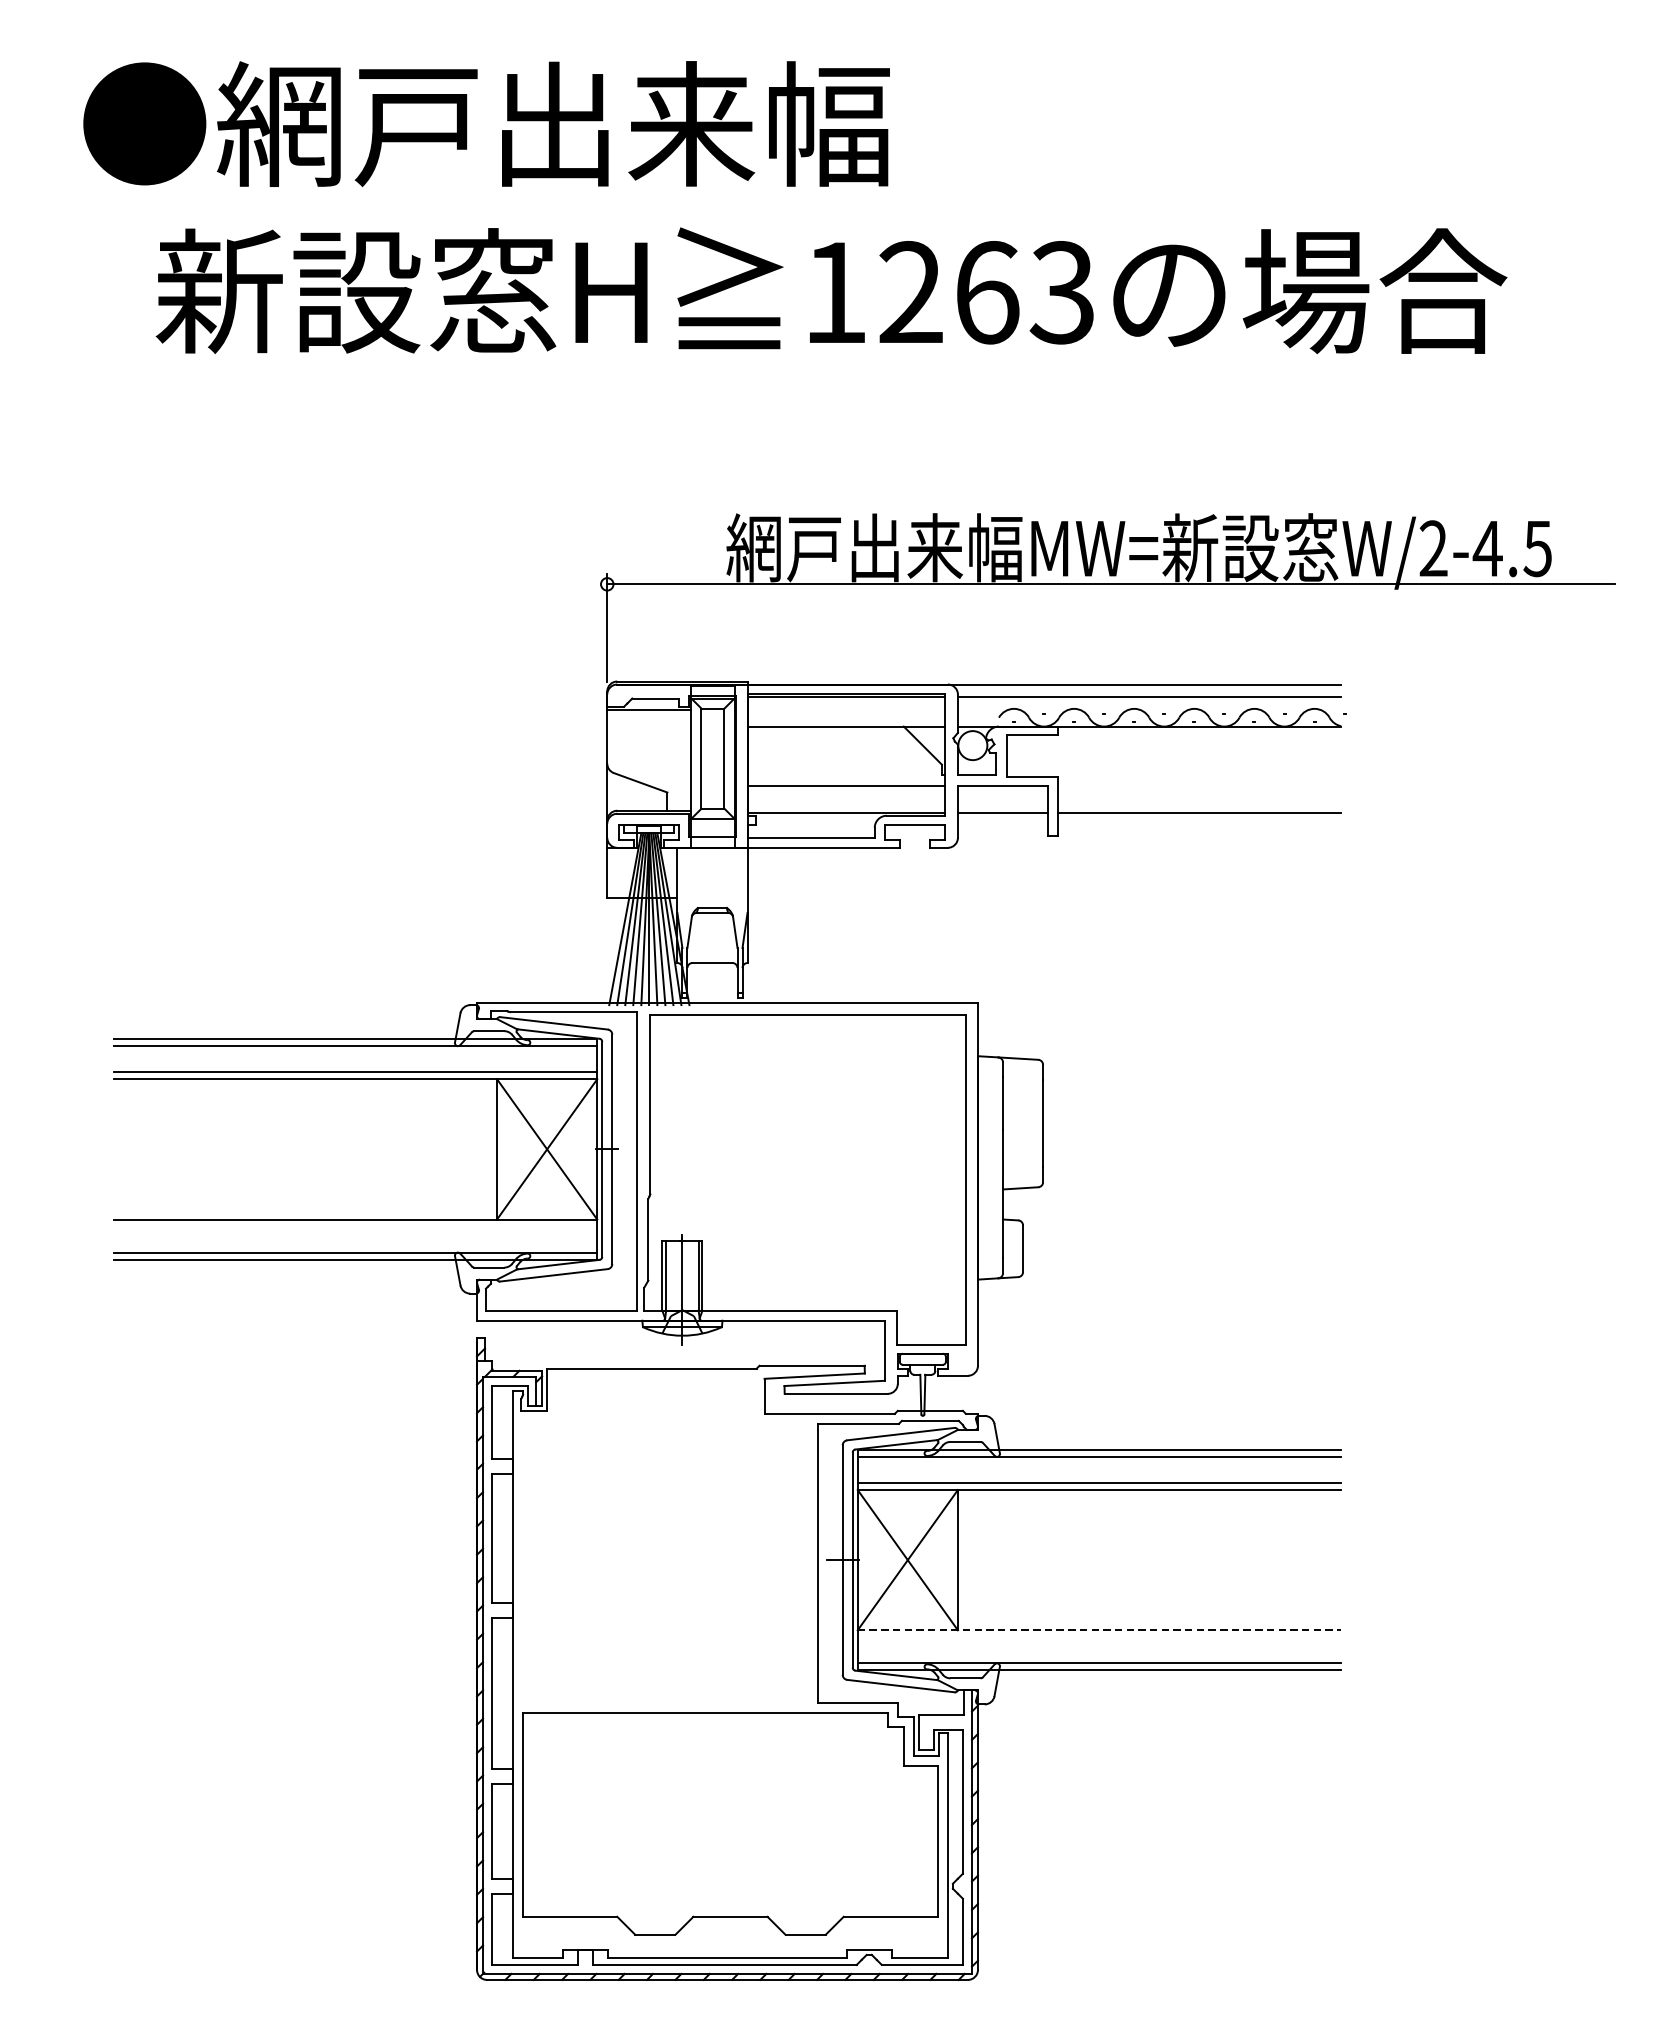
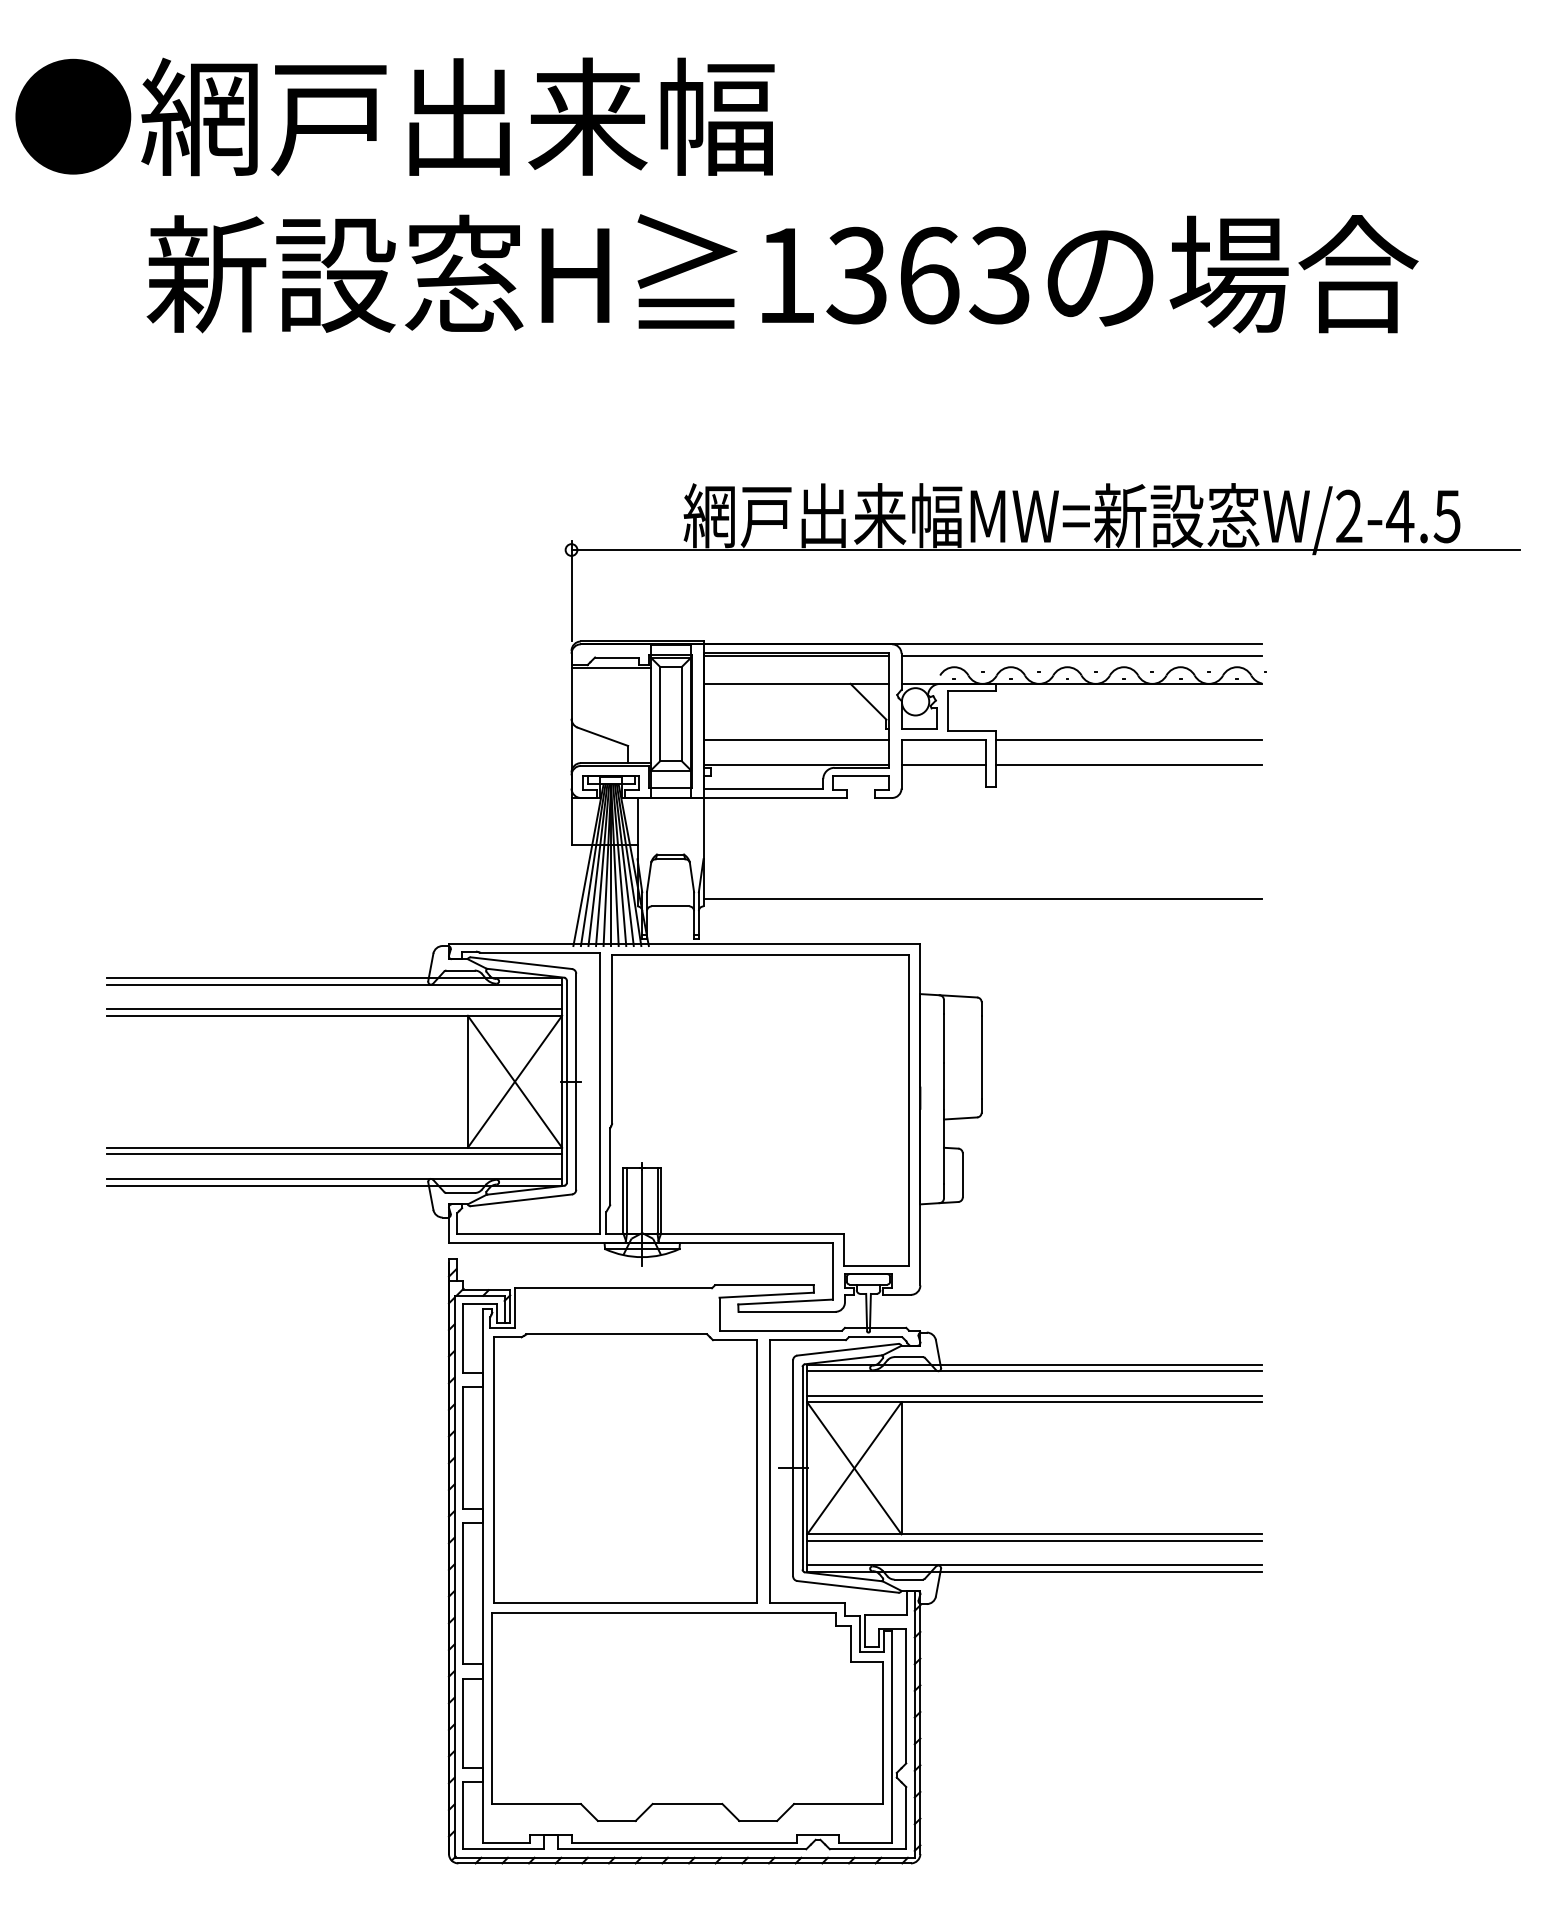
text: (486, 123) -> (394, 116), moved
text: (910, 292) -> (856, 275), 1263 -> 1363
line: (1199, 785) -> (1128, 739), added
line: (1043, 954) -> (982, 898), added
line: (355, 1226) -> (334, 1154), added
part: (664, 1560) -> (625, 1468), added
line: (1100, 1630) -> (1035, 1534), dashed -> solid
line: (1099, 1636) -> (1034, 1540), added

